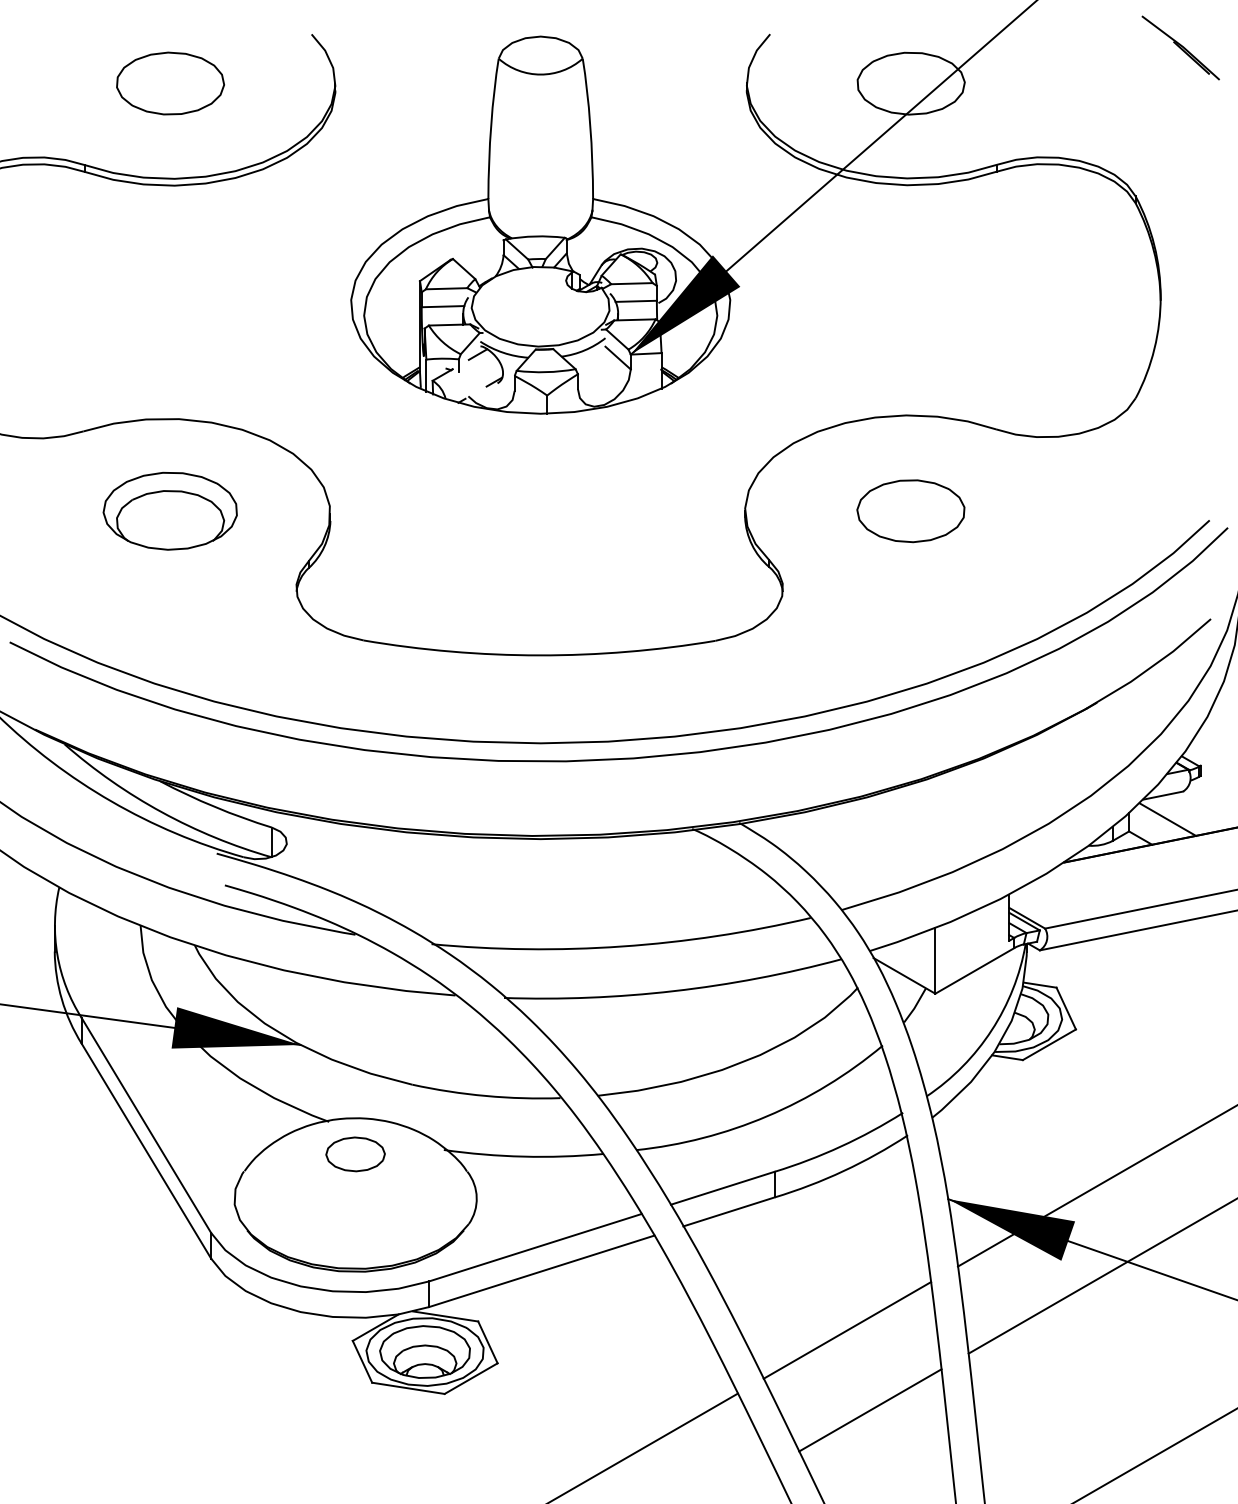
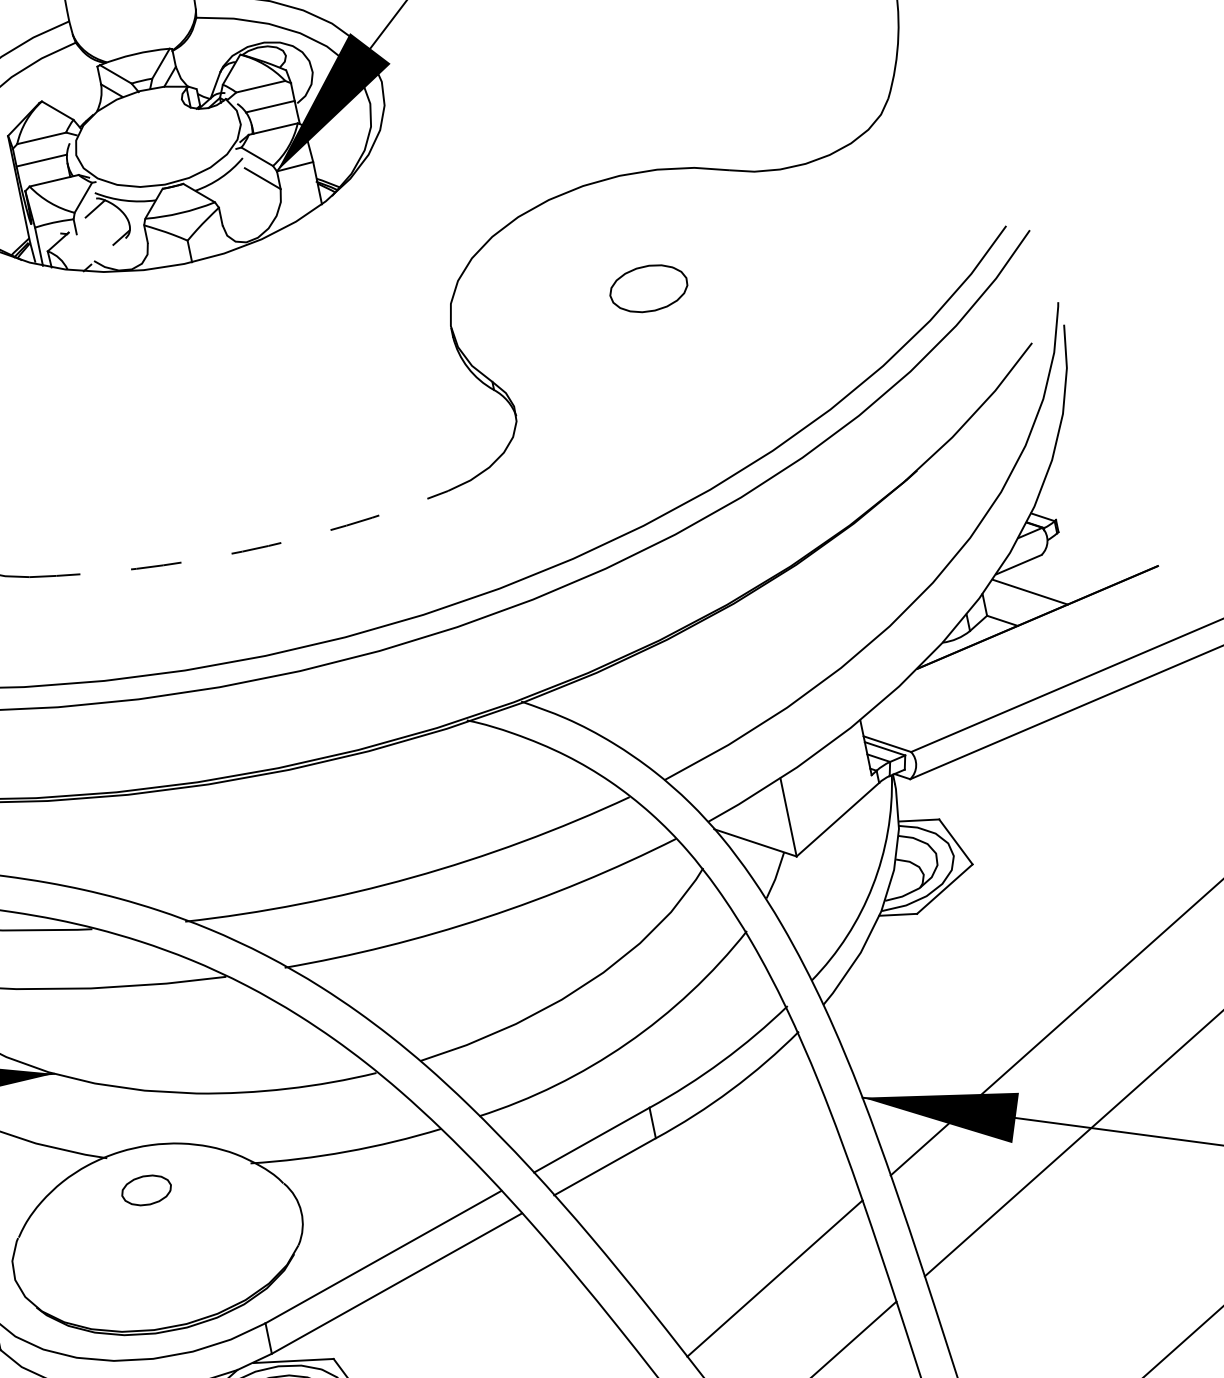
part: (910, 511) -> (648, 289), size x0.6
arc: (539, 655) -> (242, 551), solid -> dashed
part: (355, 1154) -> (146, 1190), size x0.7

